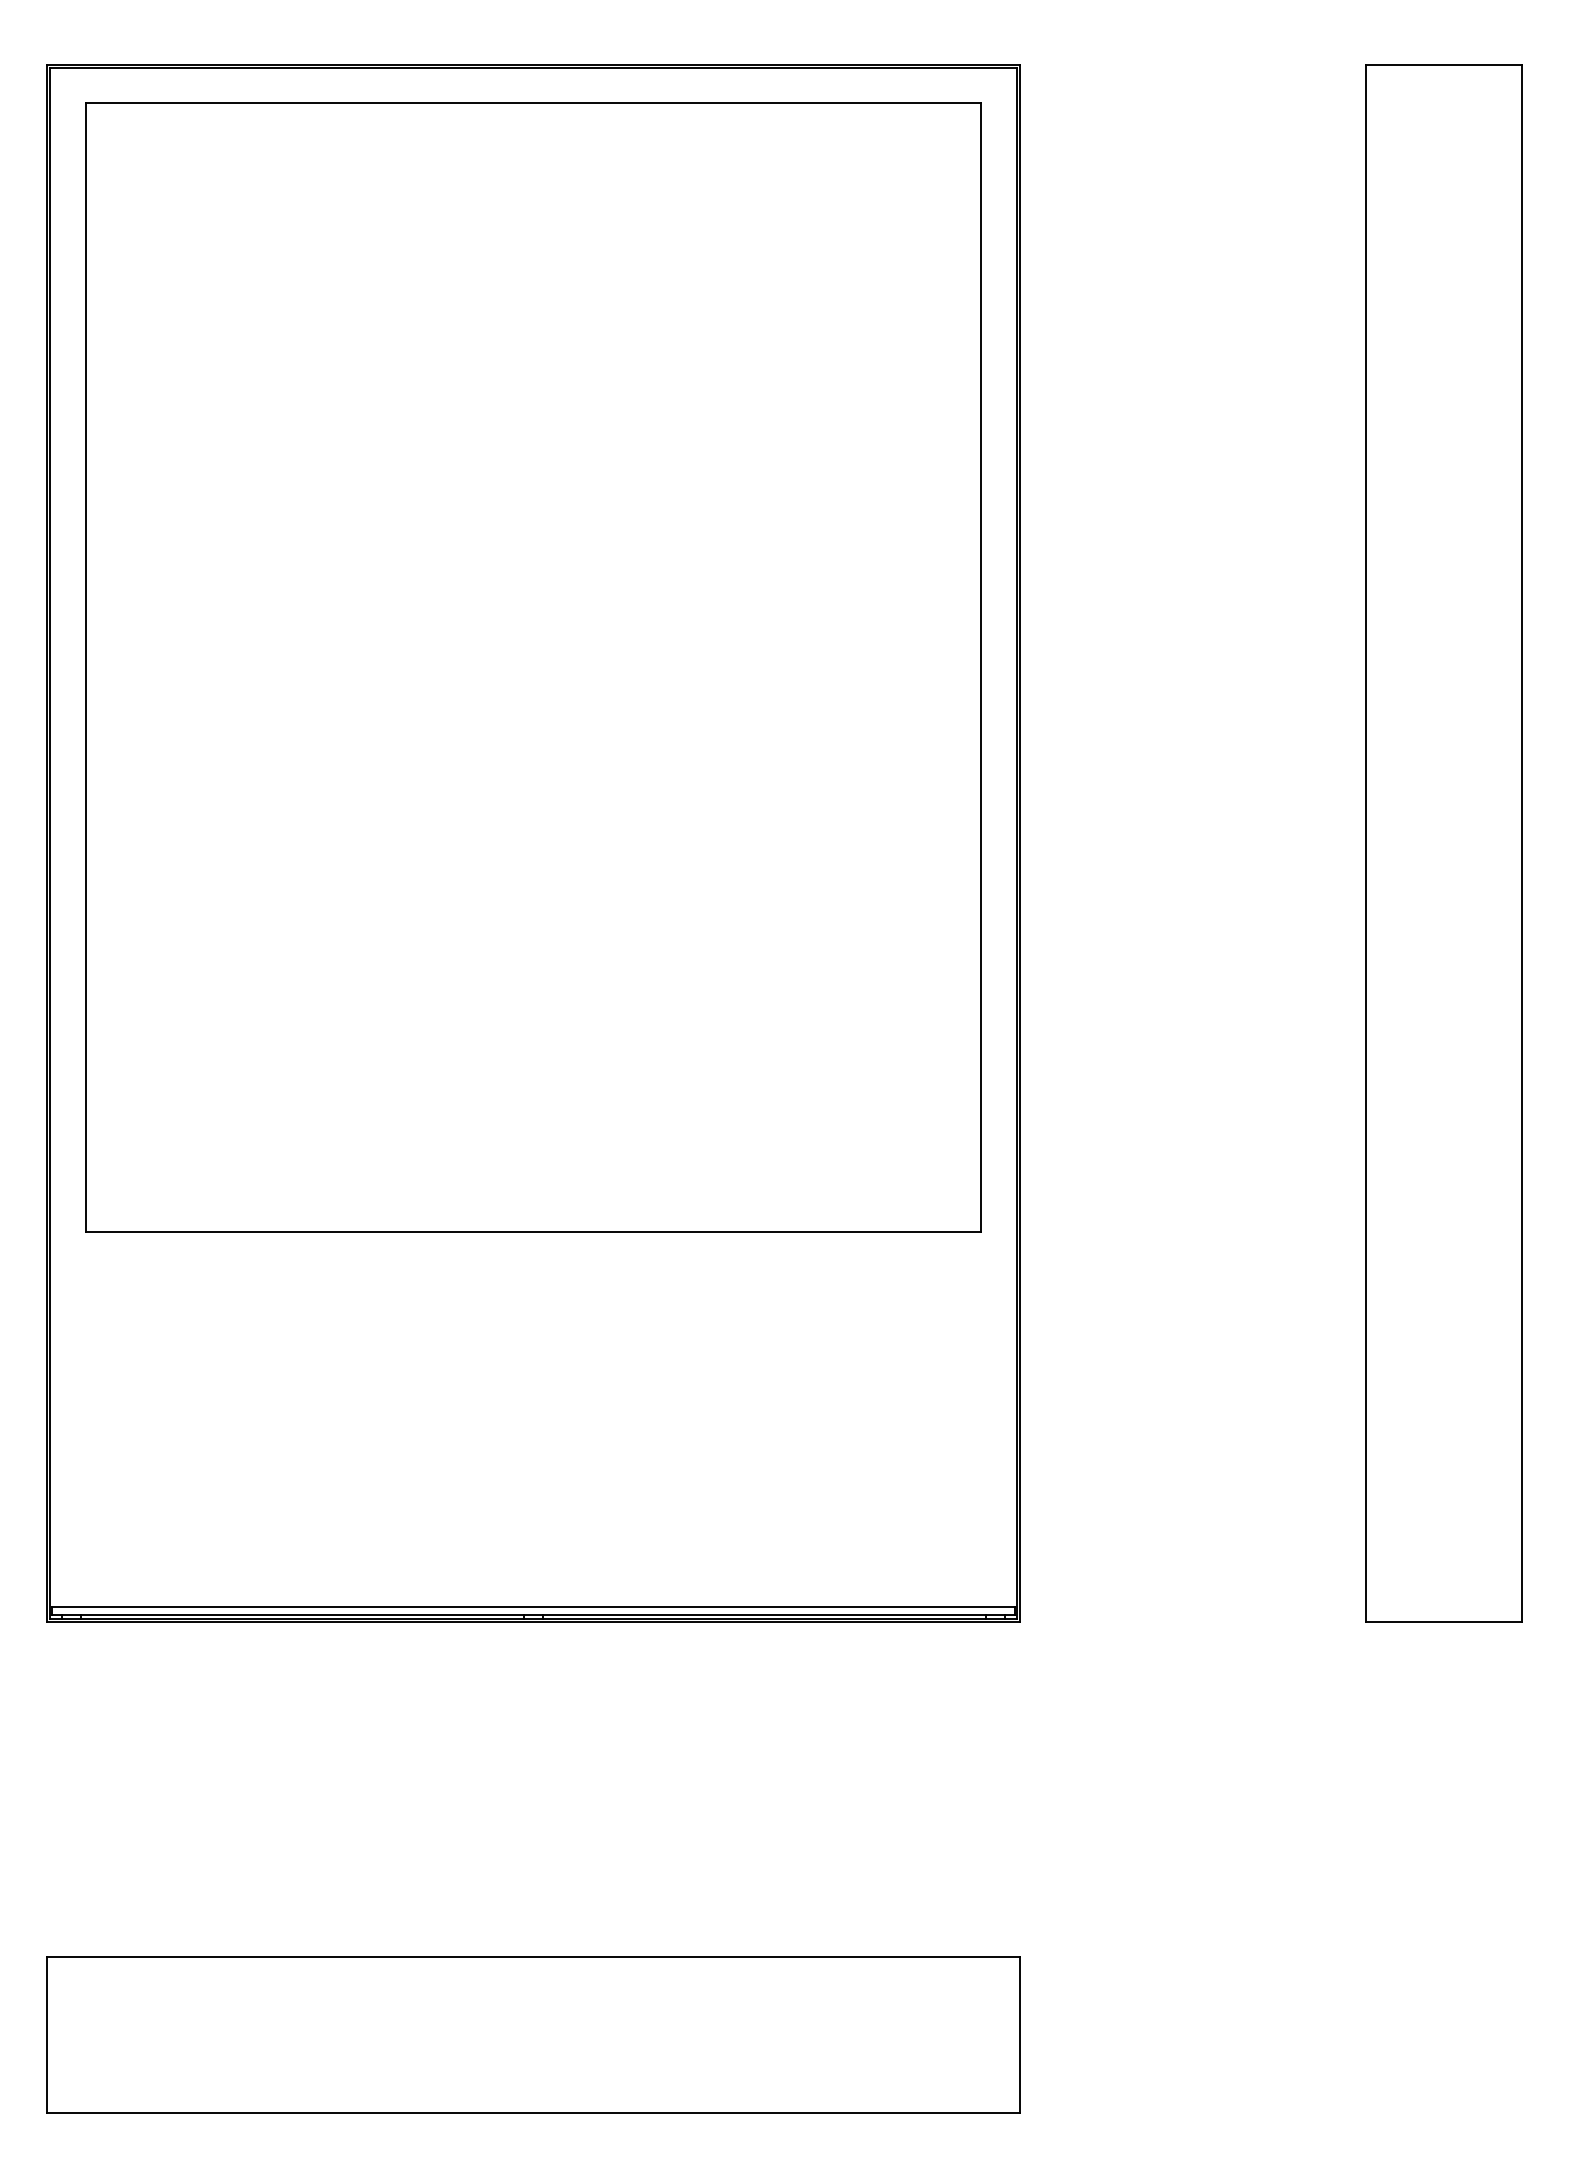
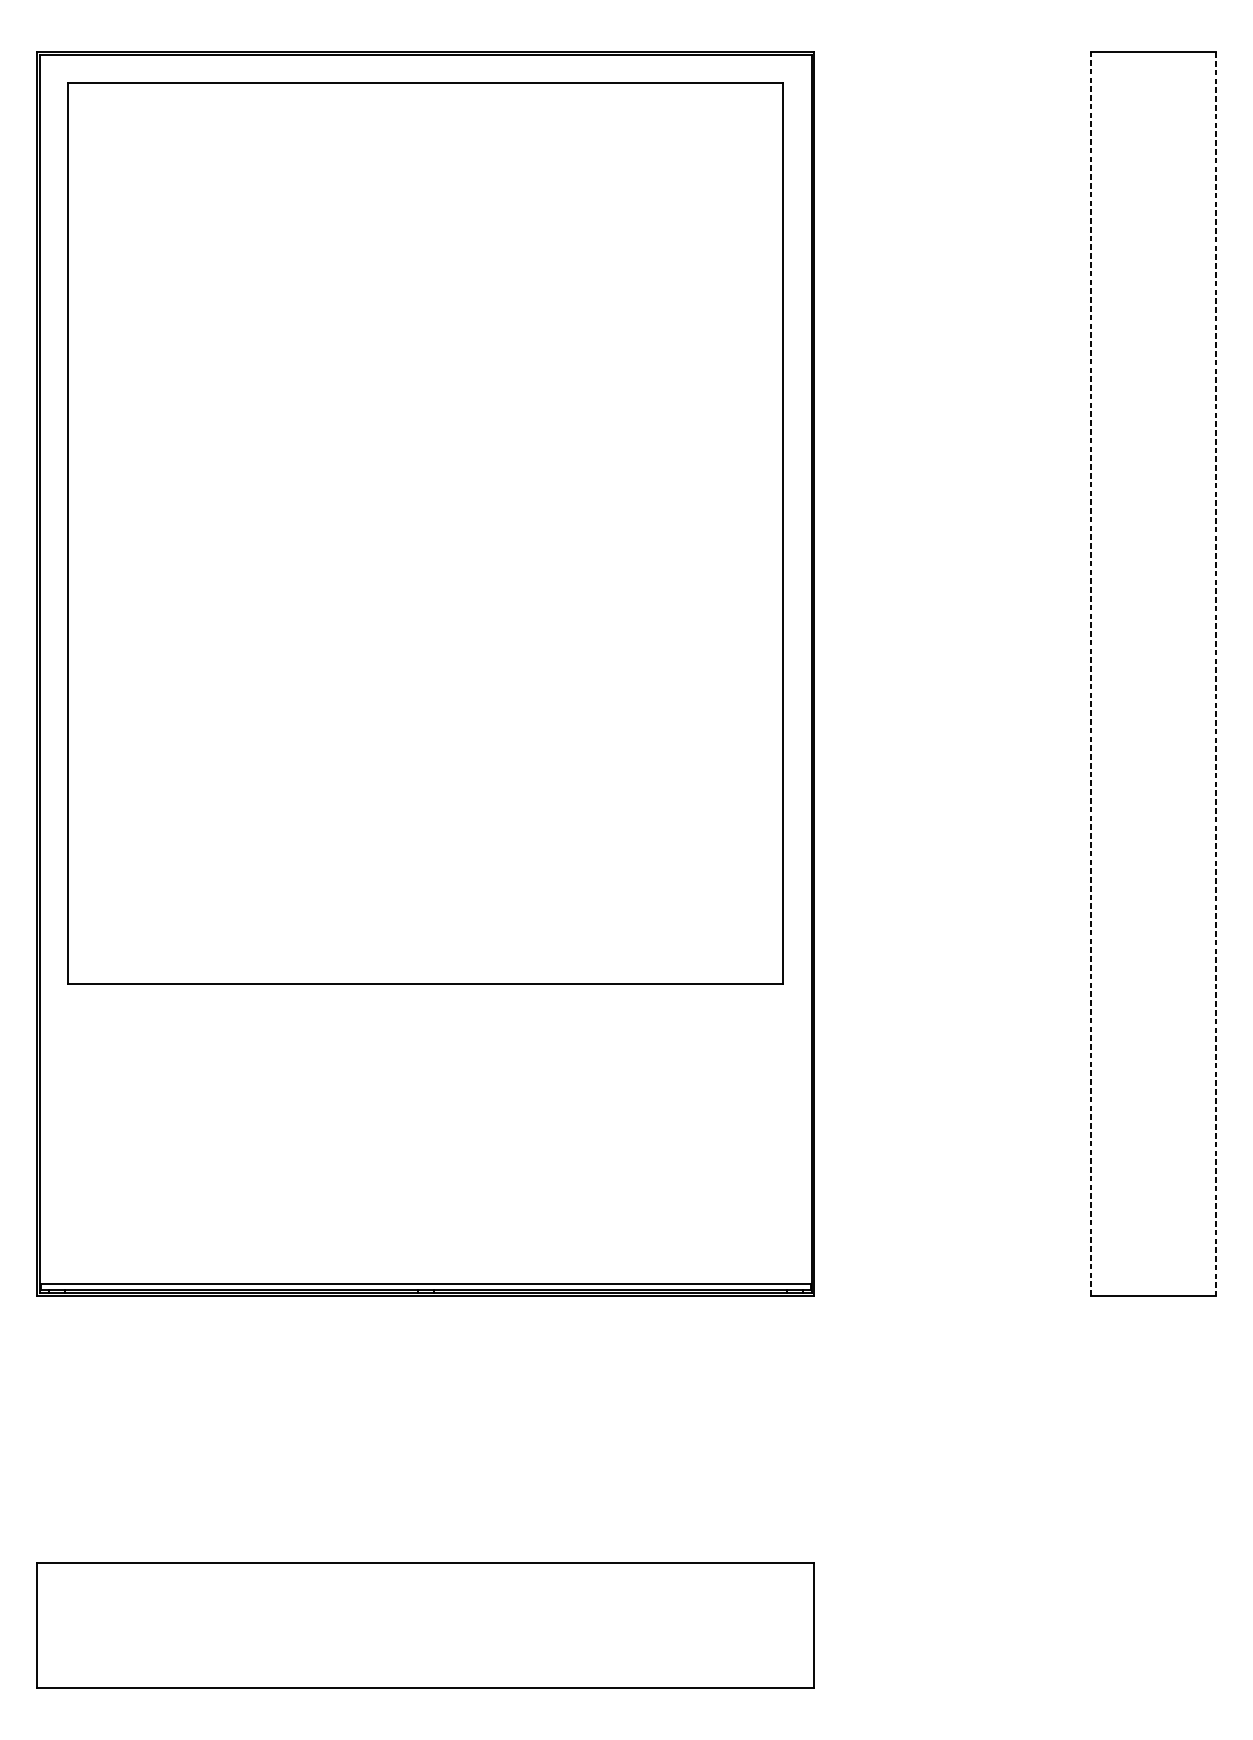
line: (1366, 843) -> (1091, 673), solid -> dashed
line: (1522, 844) -> (1216, 674), solid -> dashed

